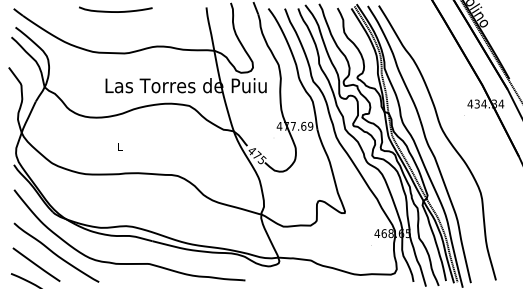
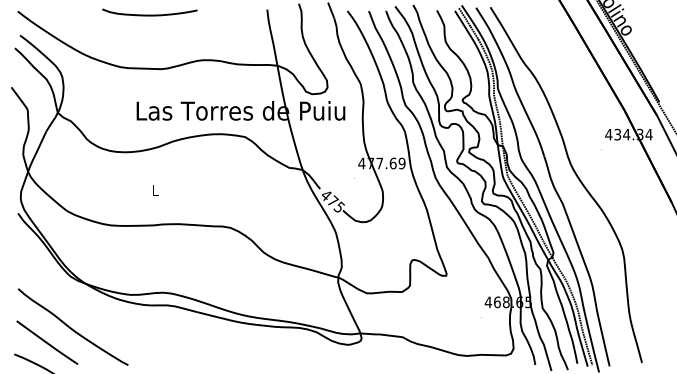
part: (129, 263) -> (167, 340), removed

